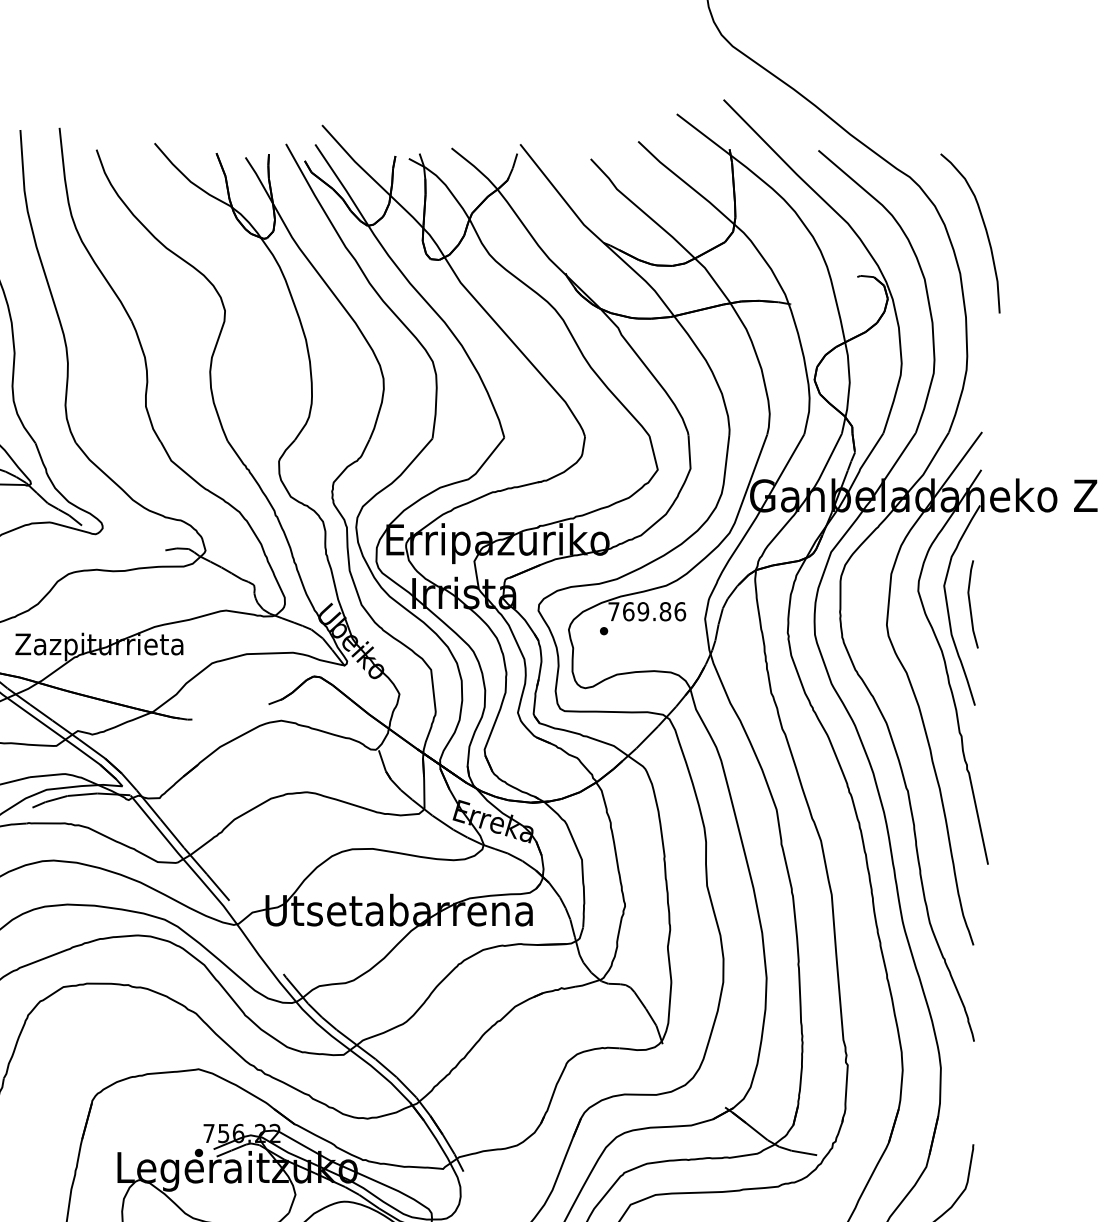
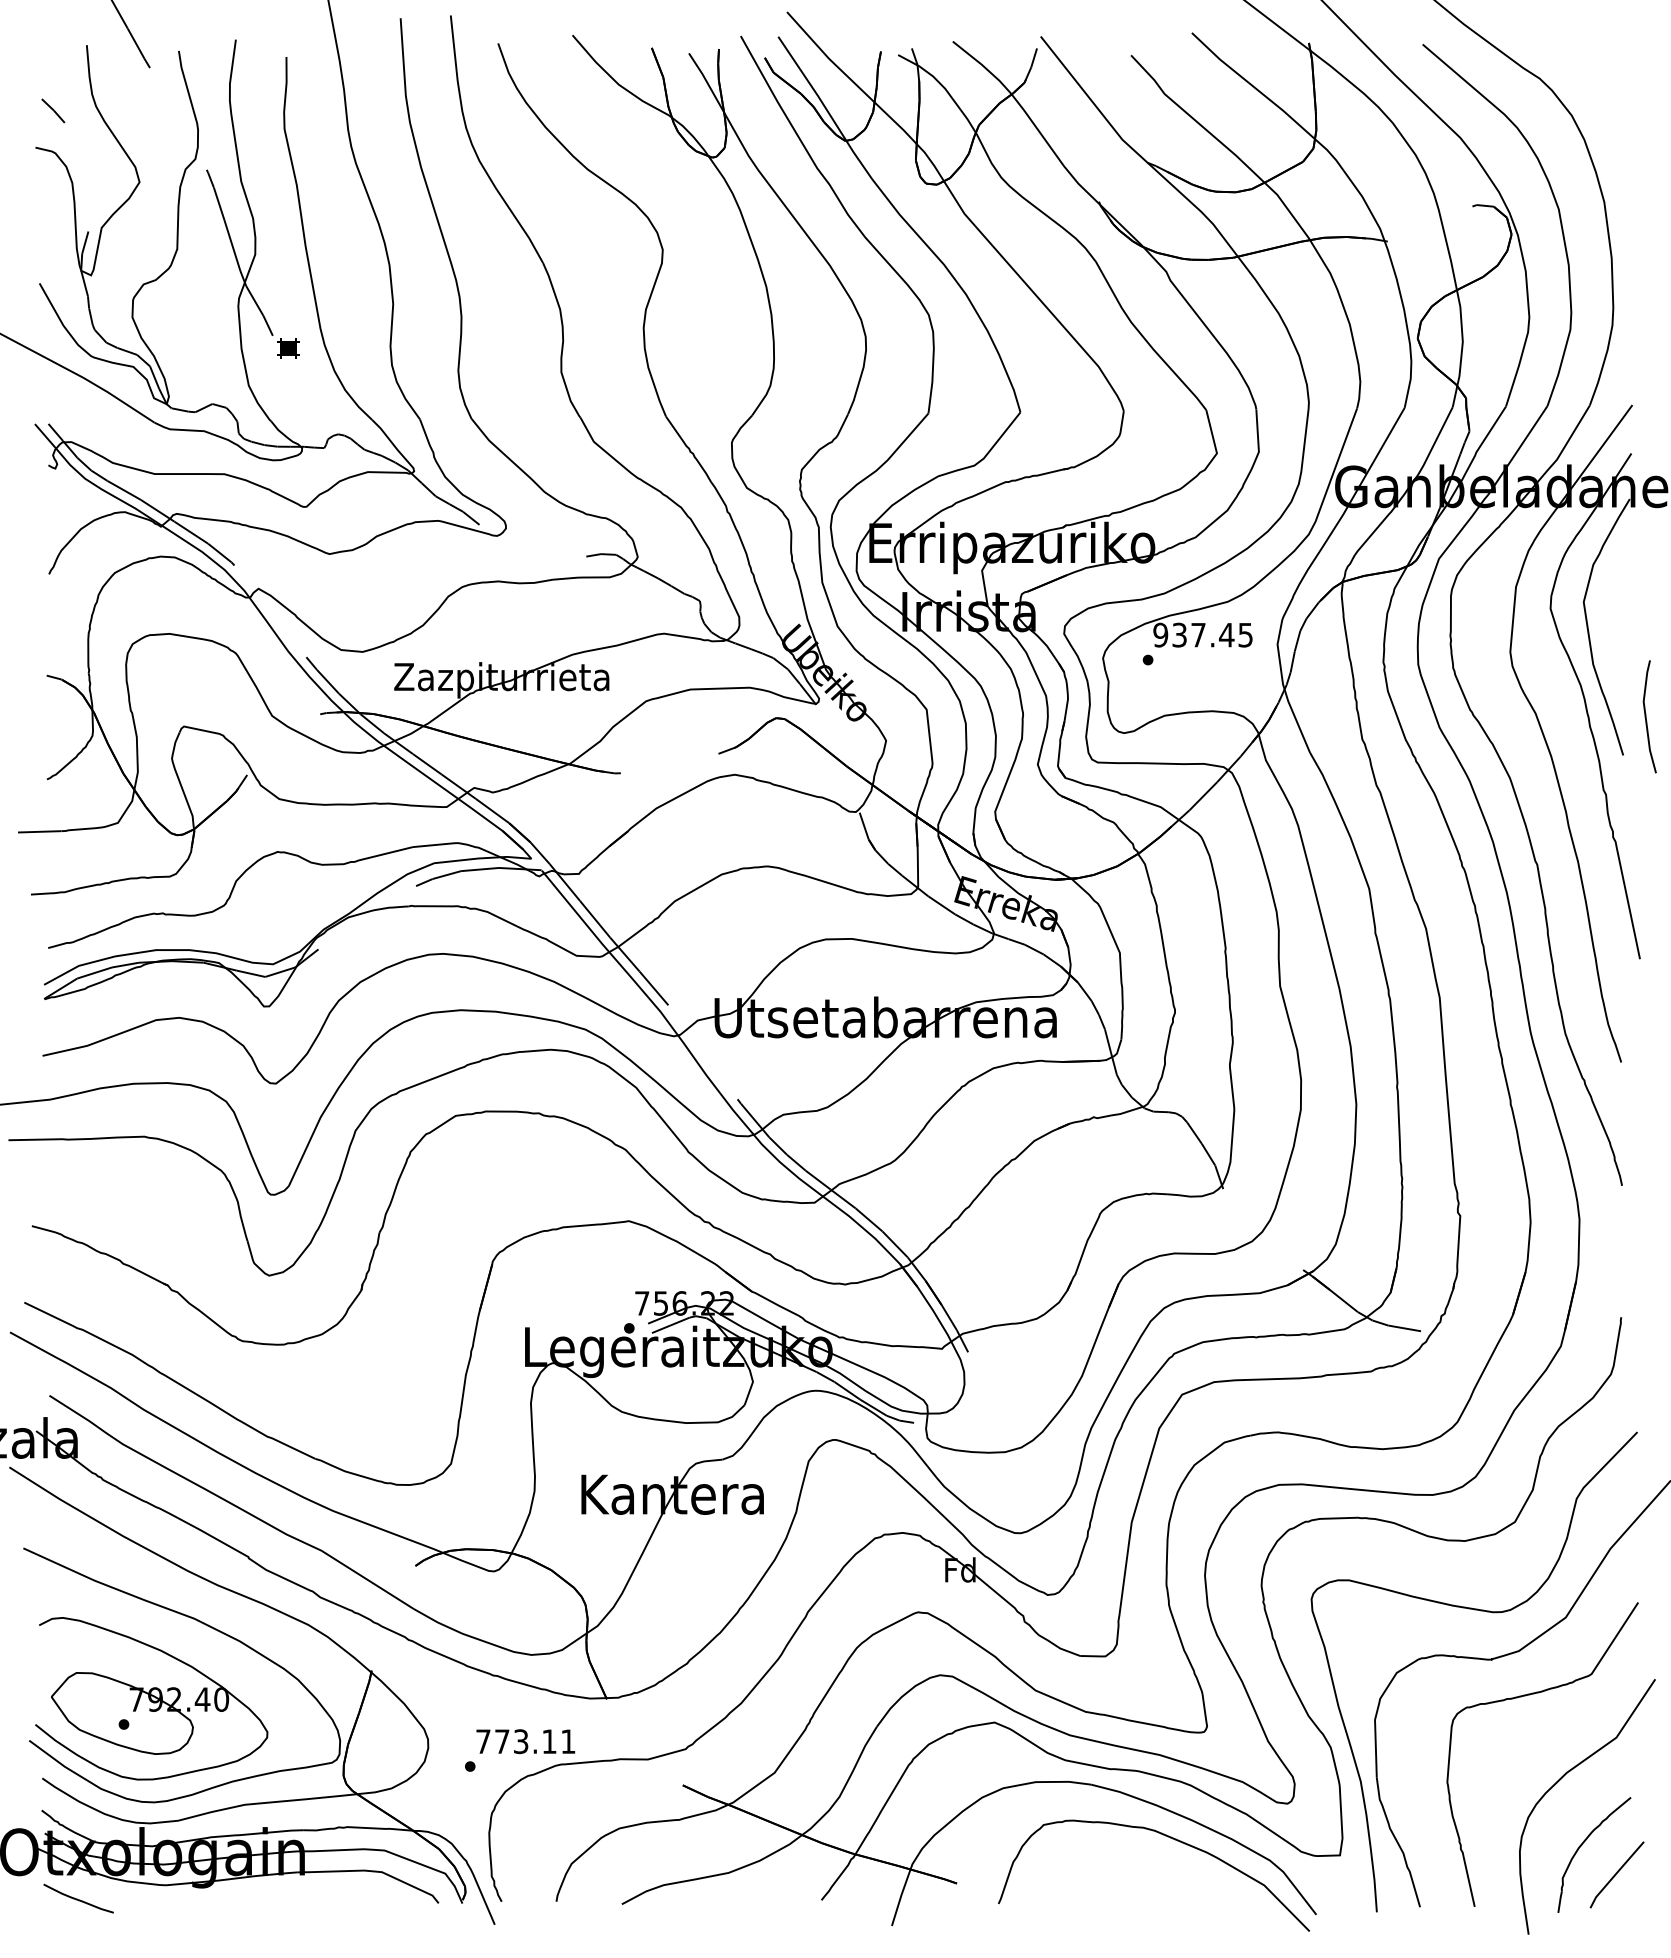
curve: (984, 227) -> (1635, 143), removed
line: (970, 604) -> (1646, 716), moved
text: (647, 611) -> (1203, 634), 769.86 -> 937.45

